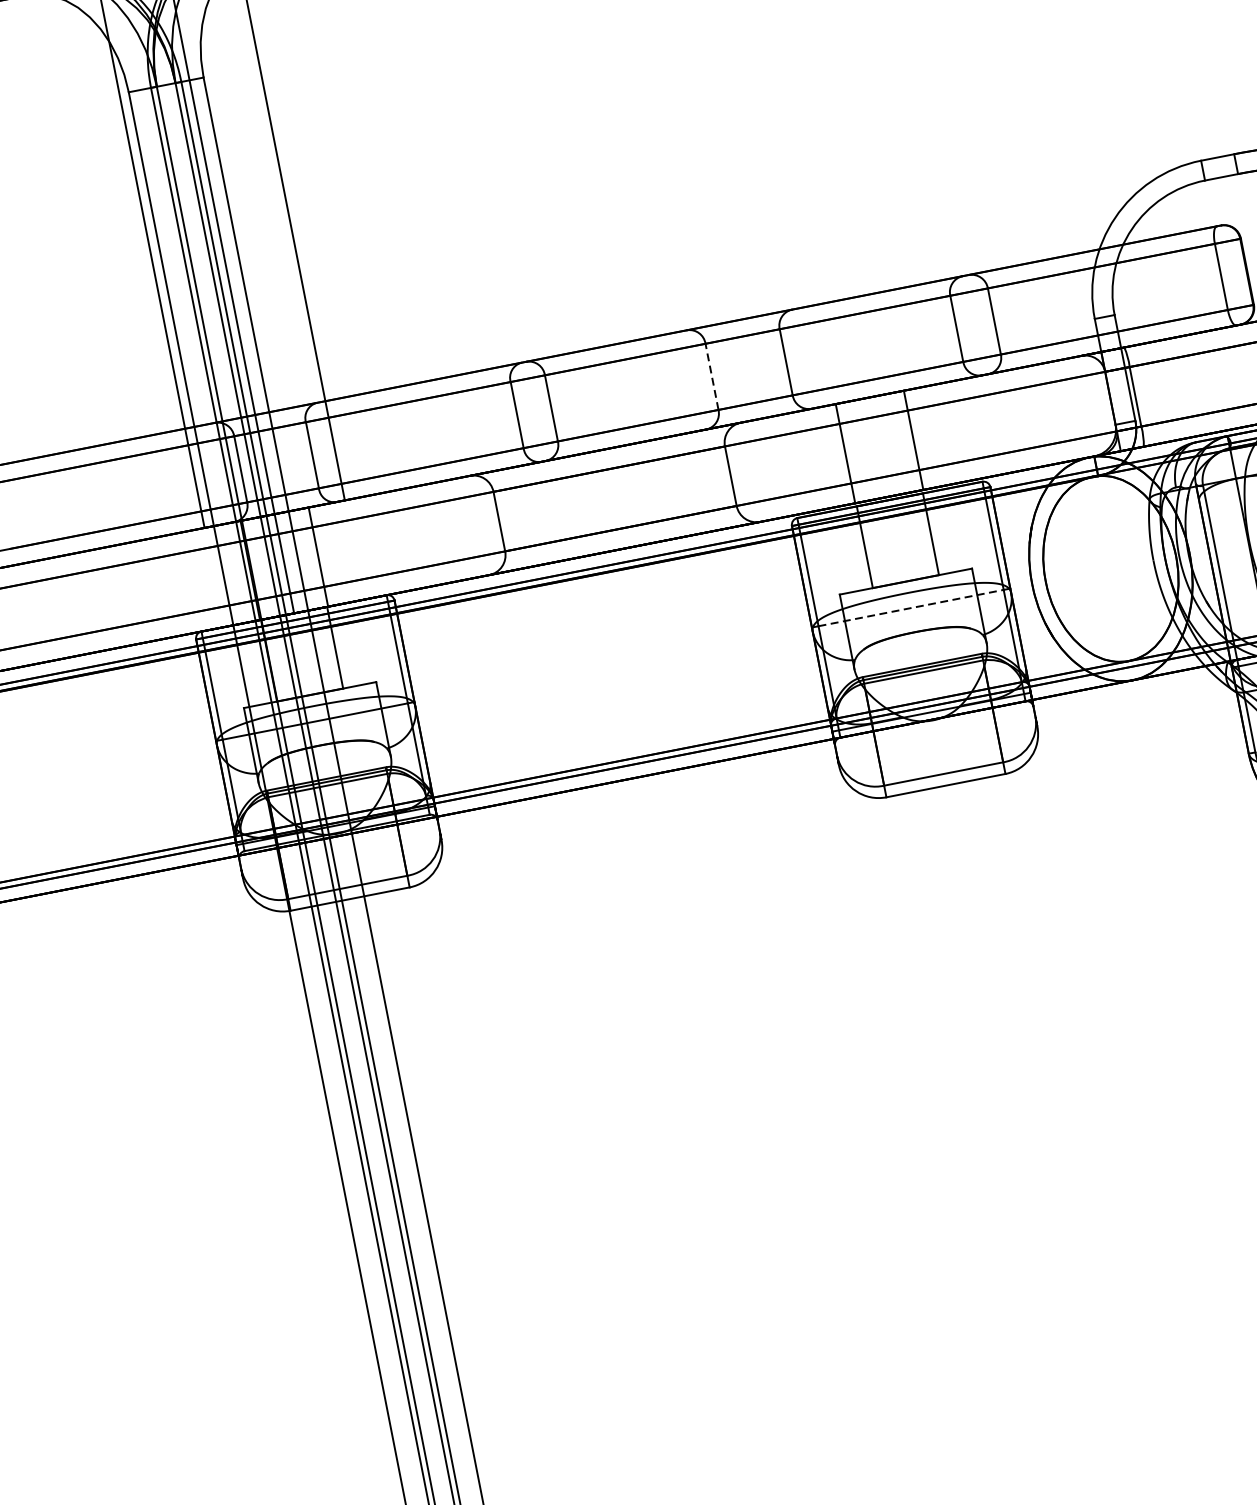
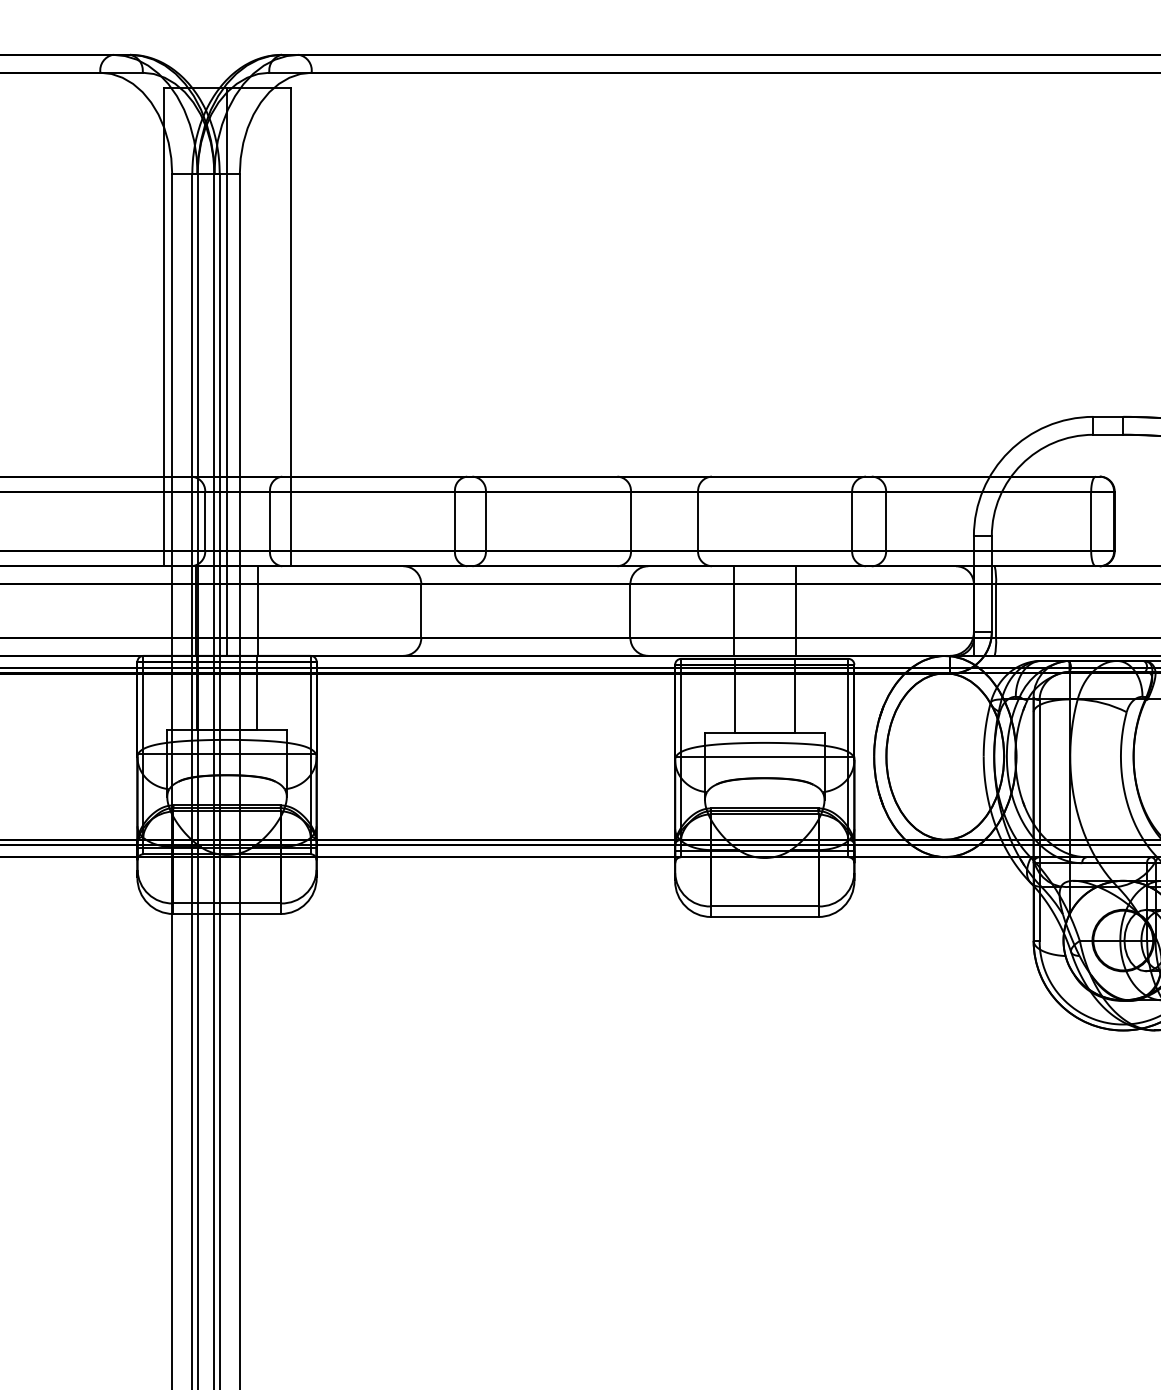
line: (712, 376) -> (631, 521), dashed -> solid
line: (910, 608) -> (764, 756), dashed -> solid

